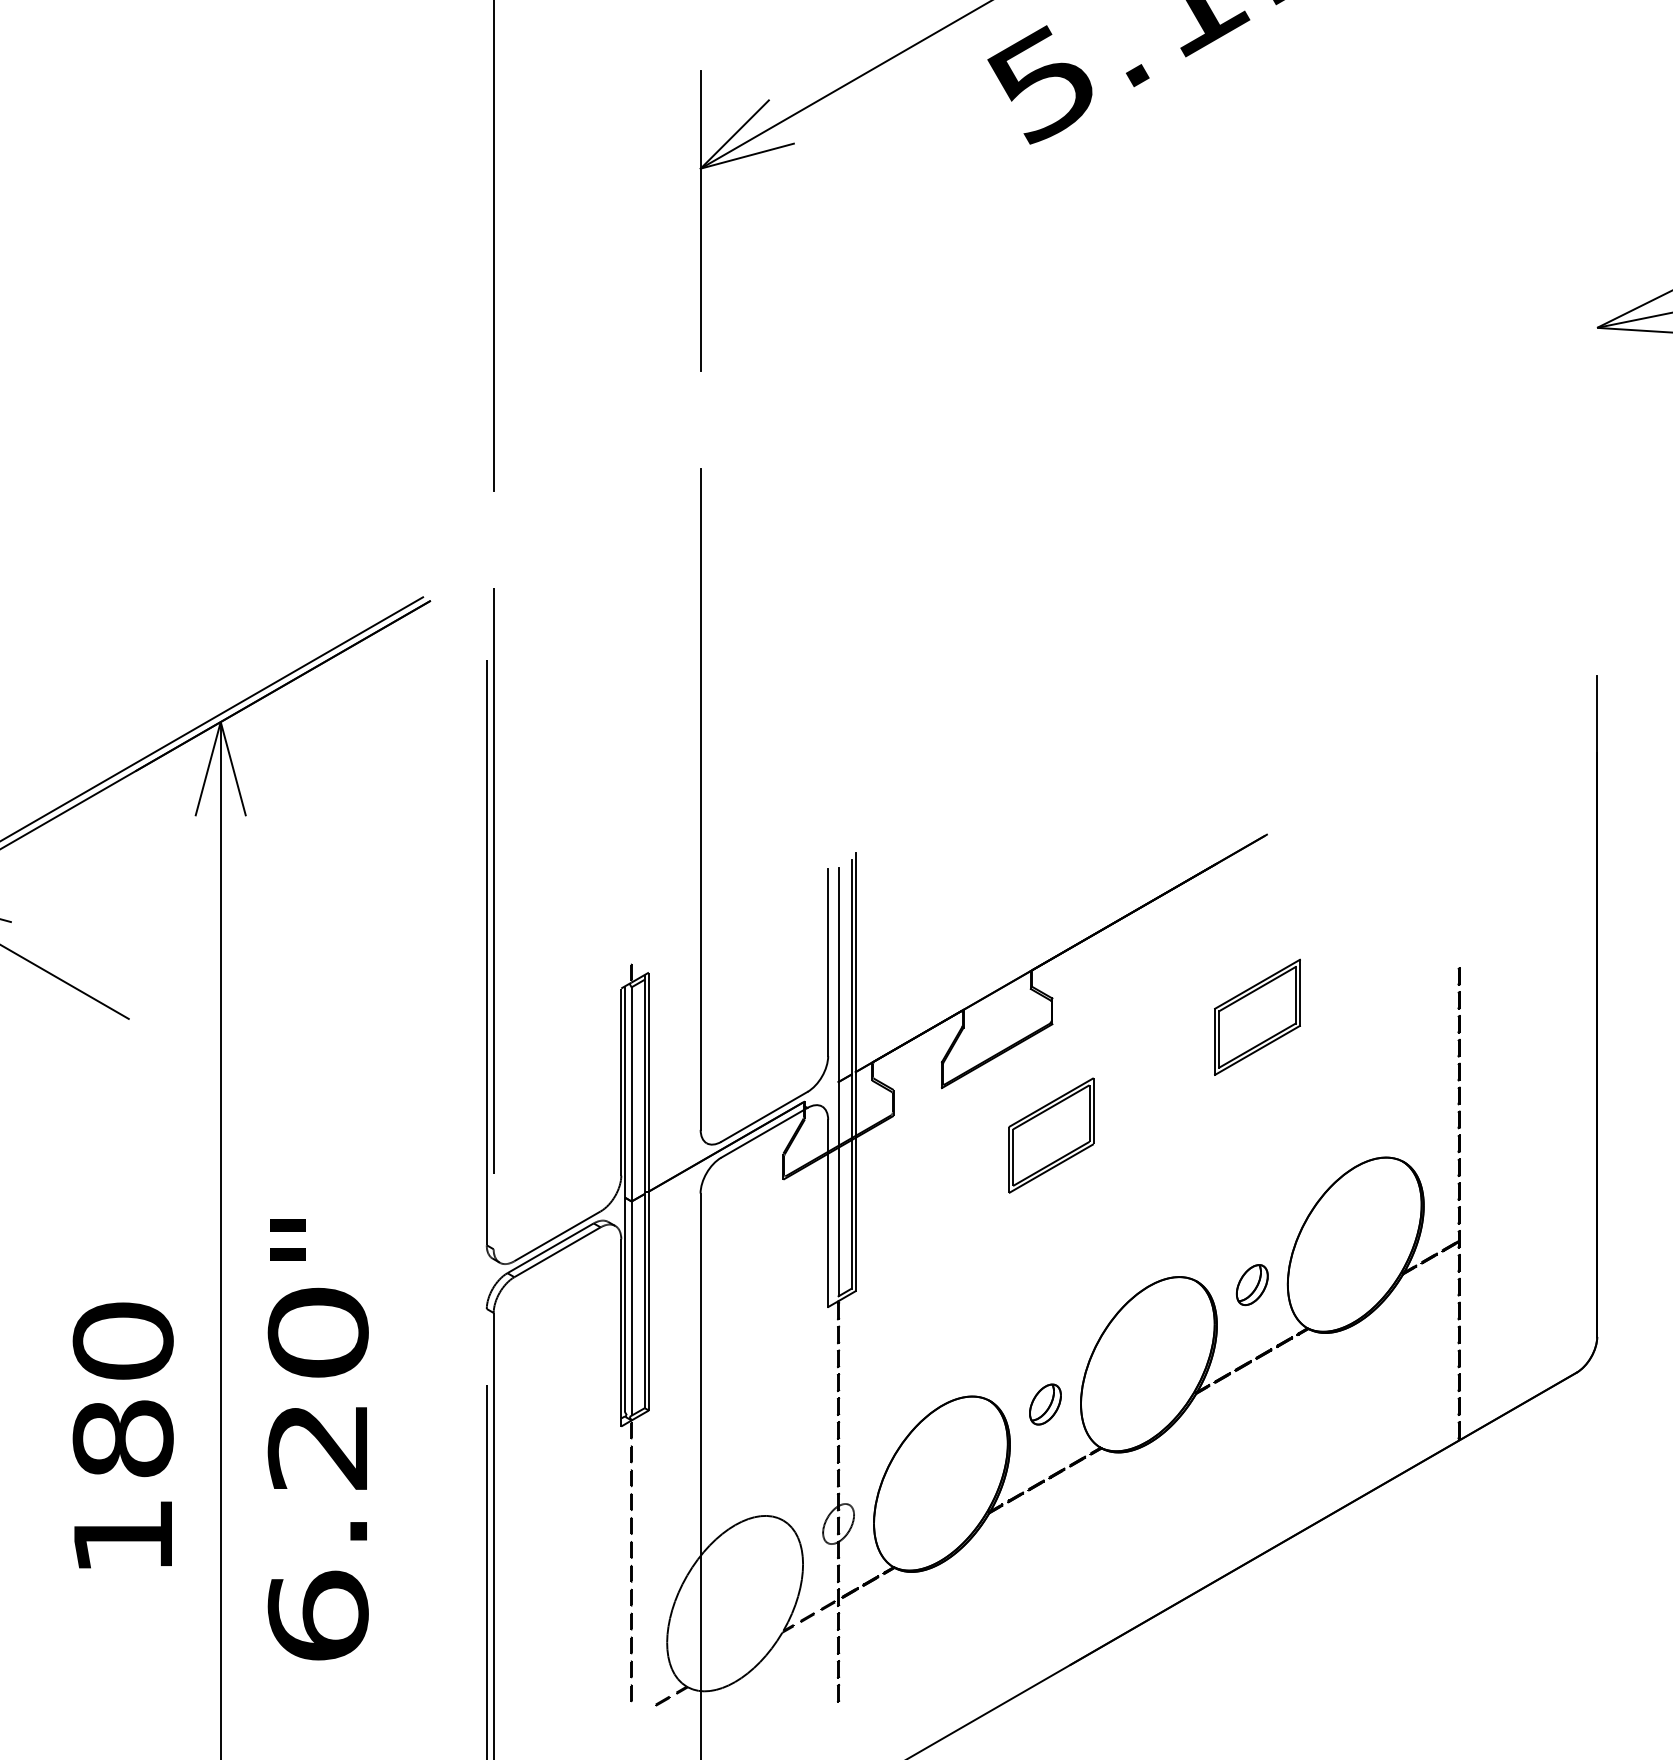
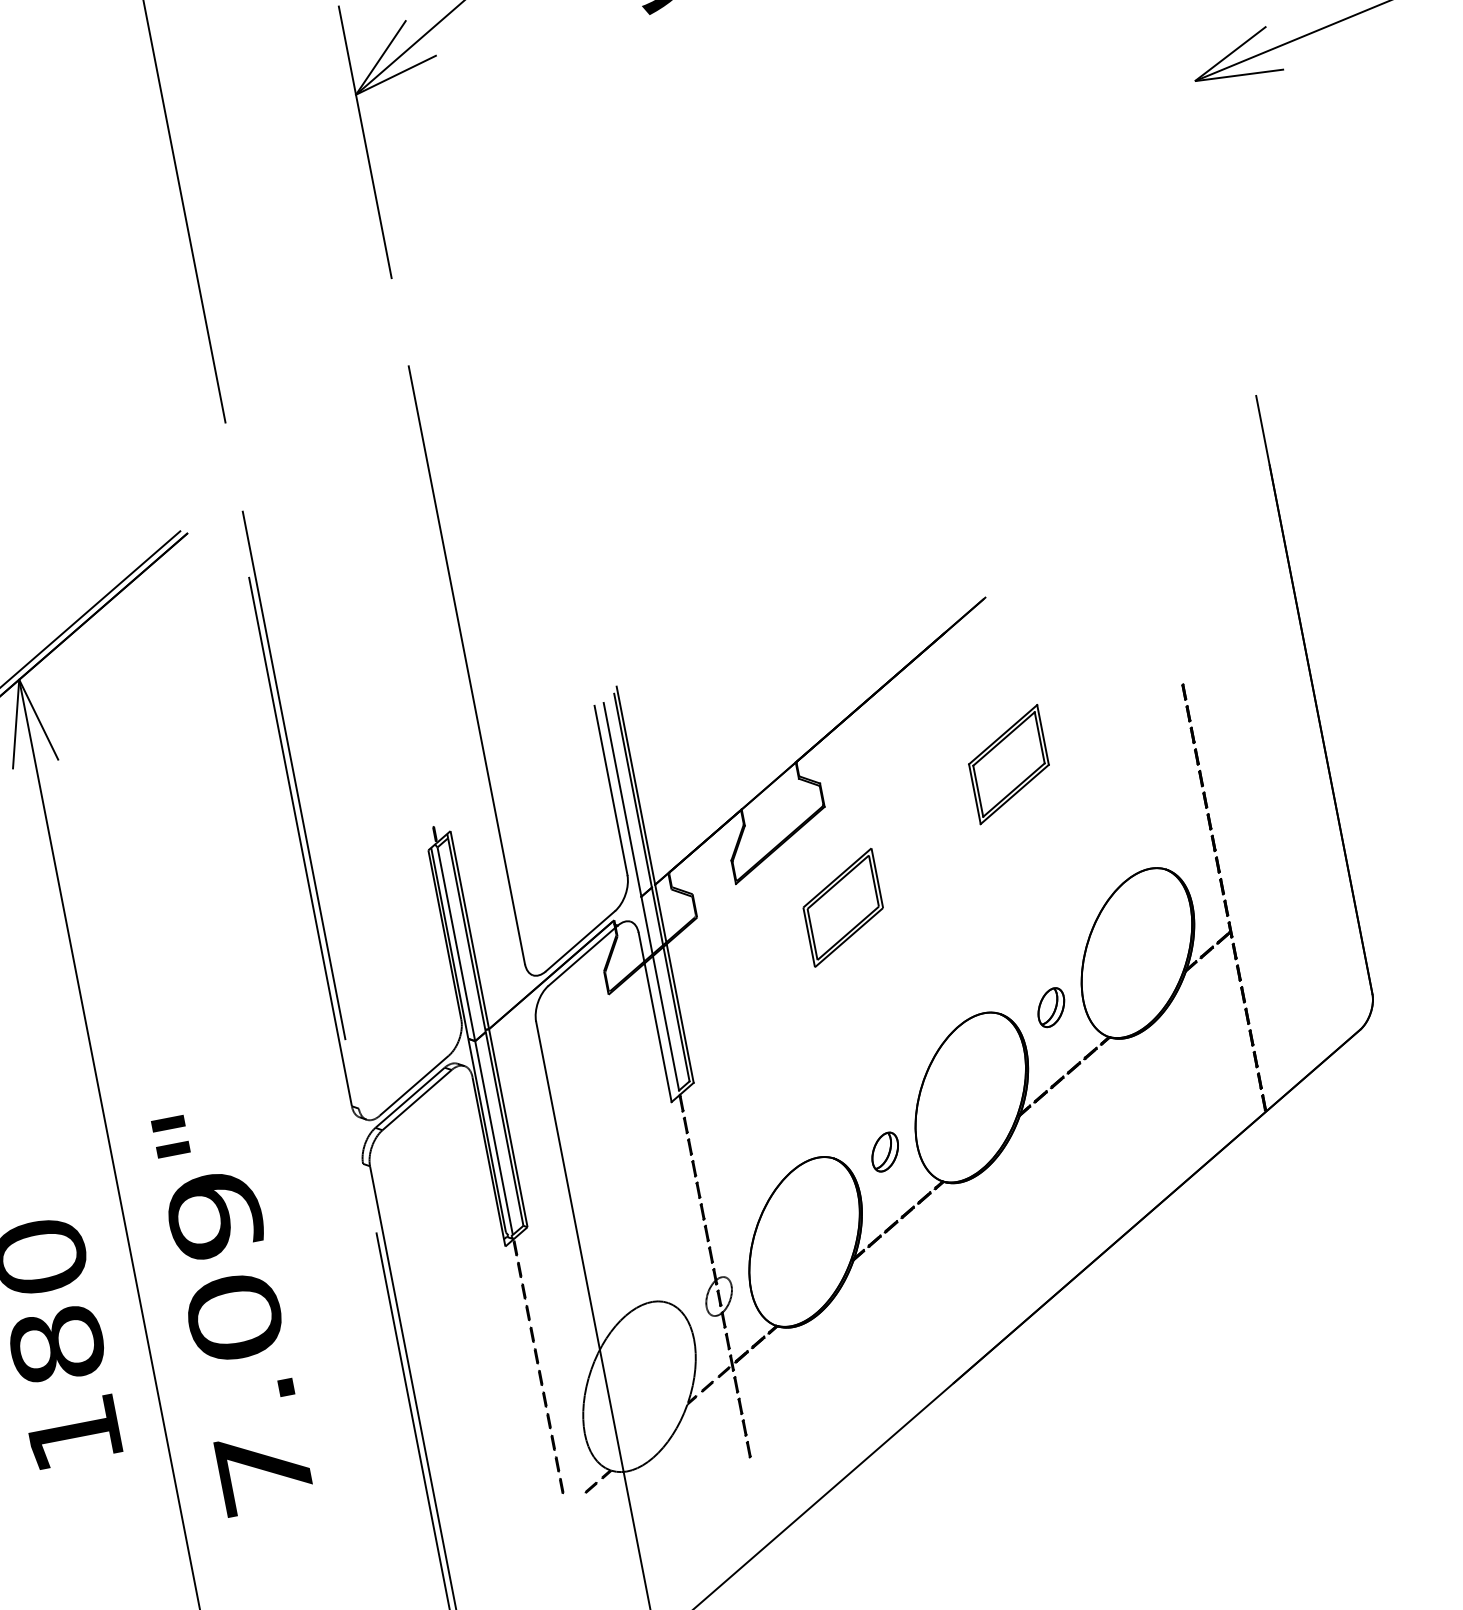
text: (317, 1473) -> (238, 1342), 6.20 -> 7.09

